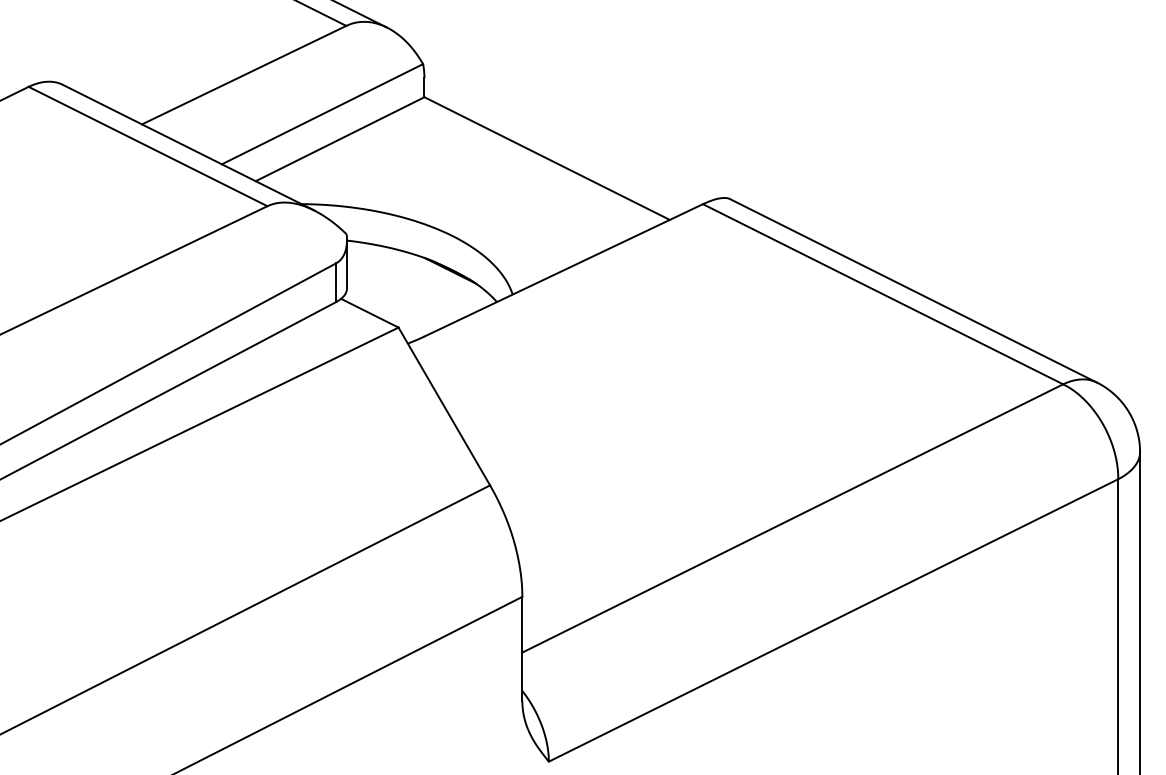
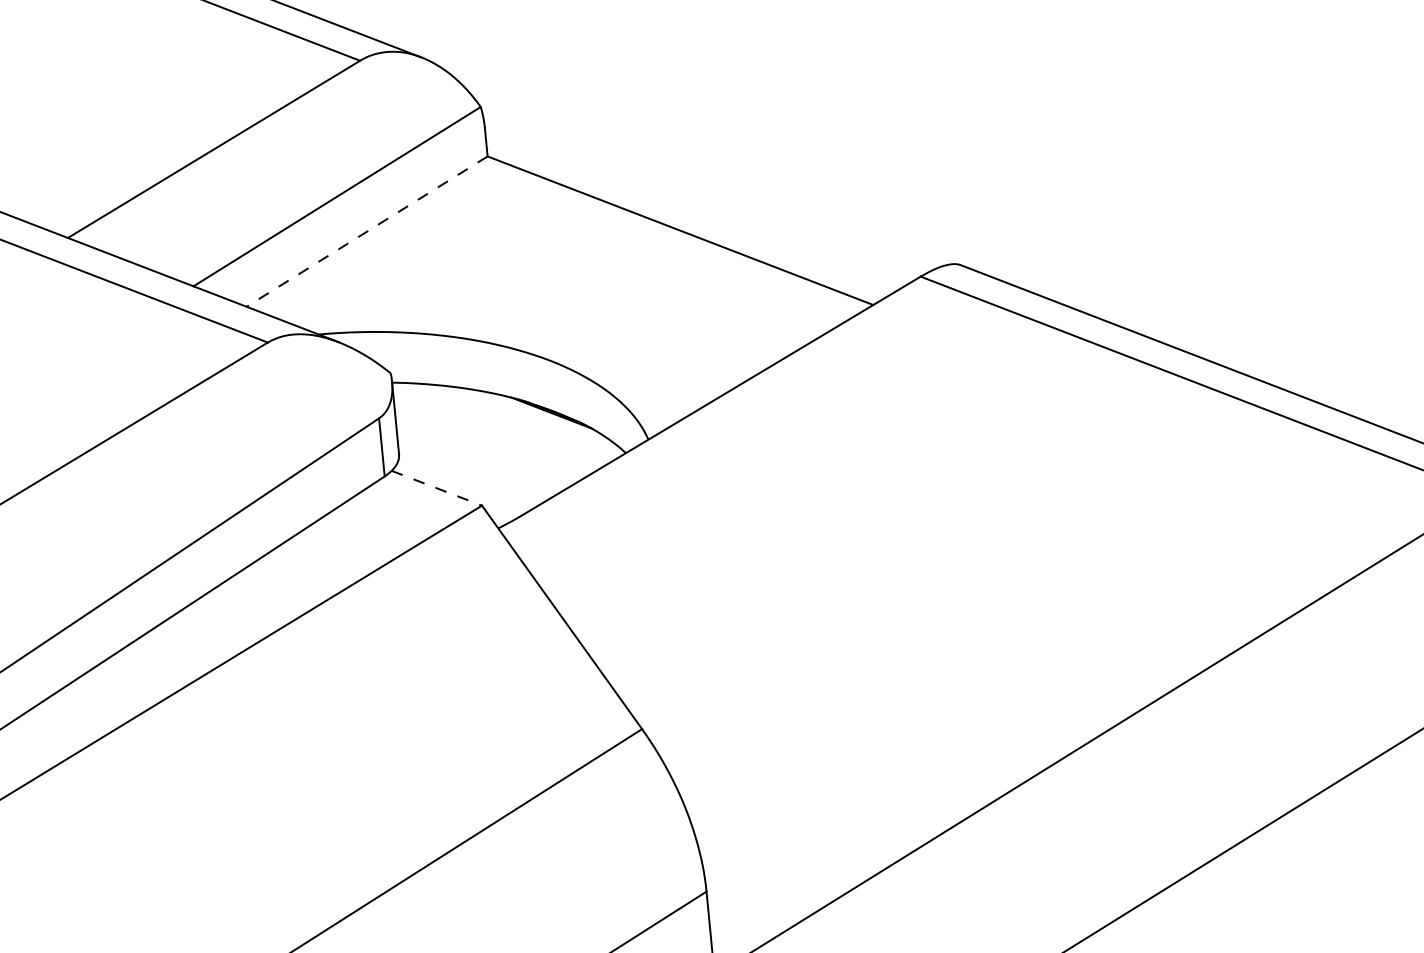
line: (339, 139) -> (366, 232), solid -> dashed
line: (370, 313) -> (437, 488), solid -> dashed

